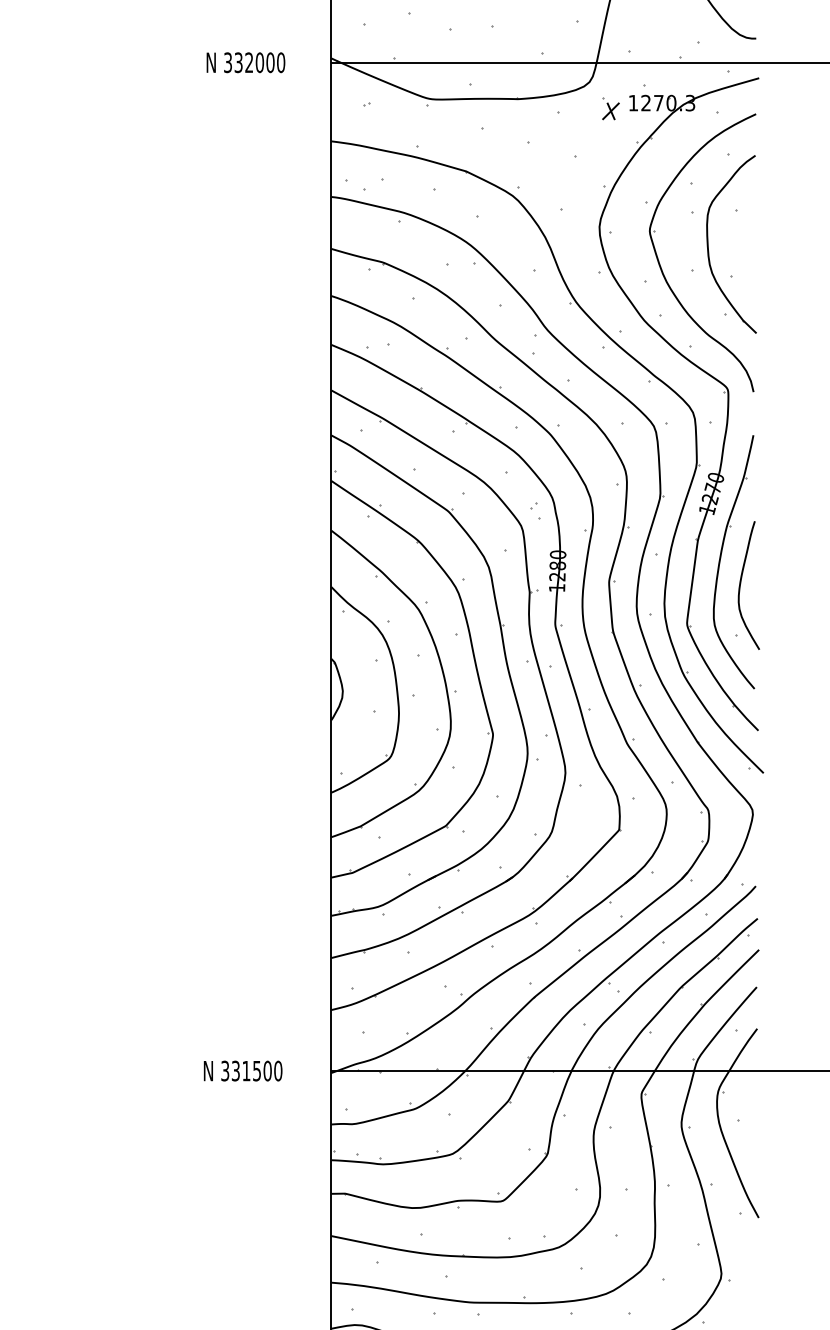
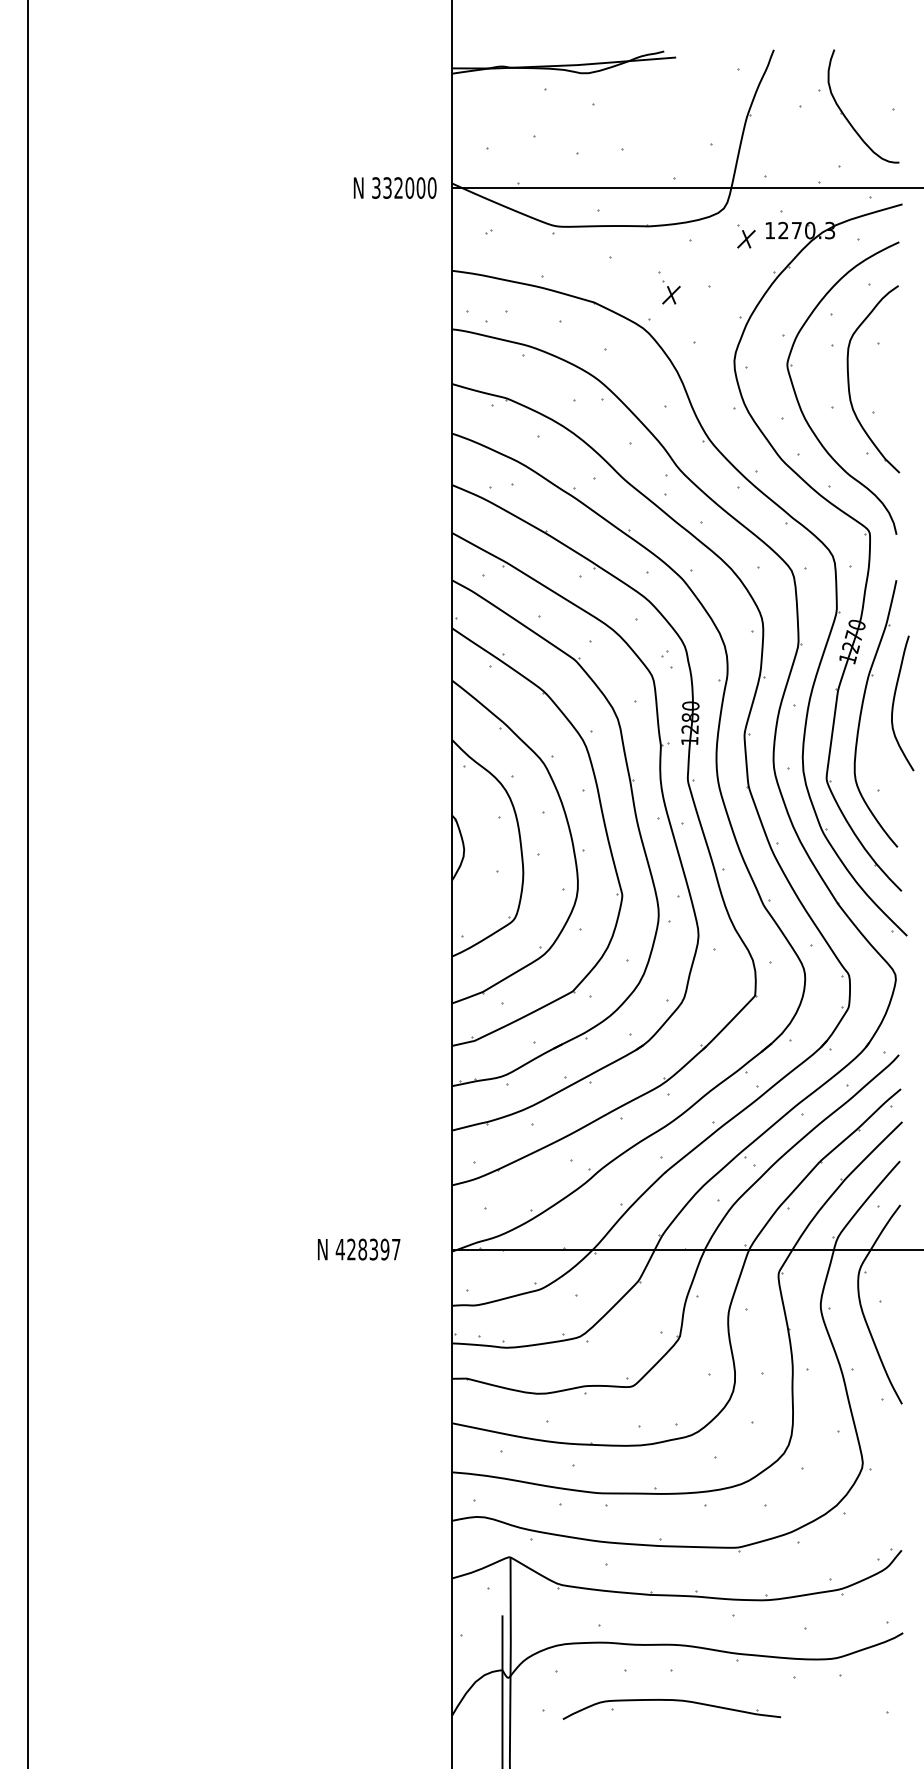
text: (245, 62) -> (394, 187), moved
part: (539, 161) -> (671, 292), added
curve: (741, 585) -> (894, 703), moved
text: (250, 1071) -> (367, 1249), 331500 -> 428397

